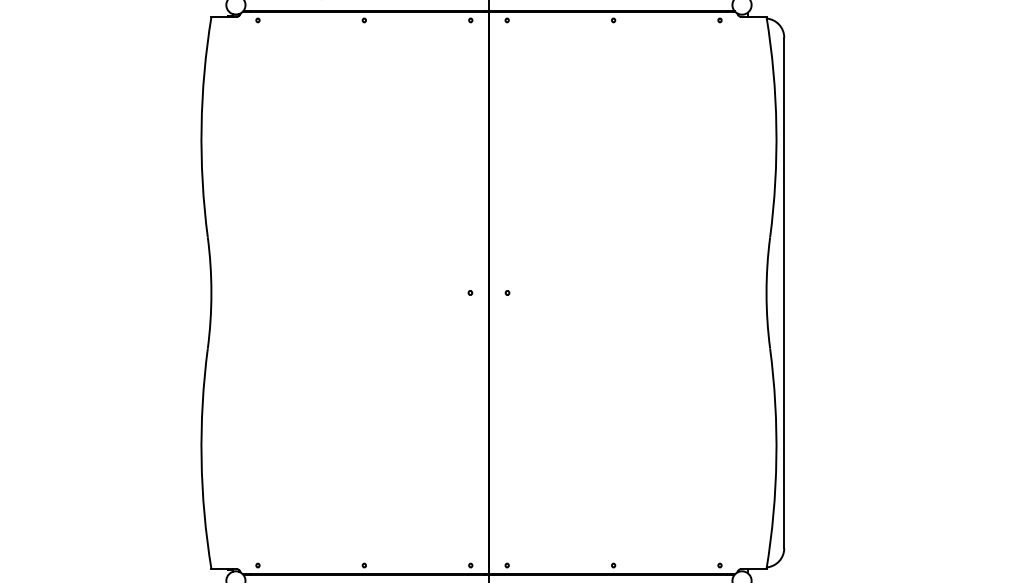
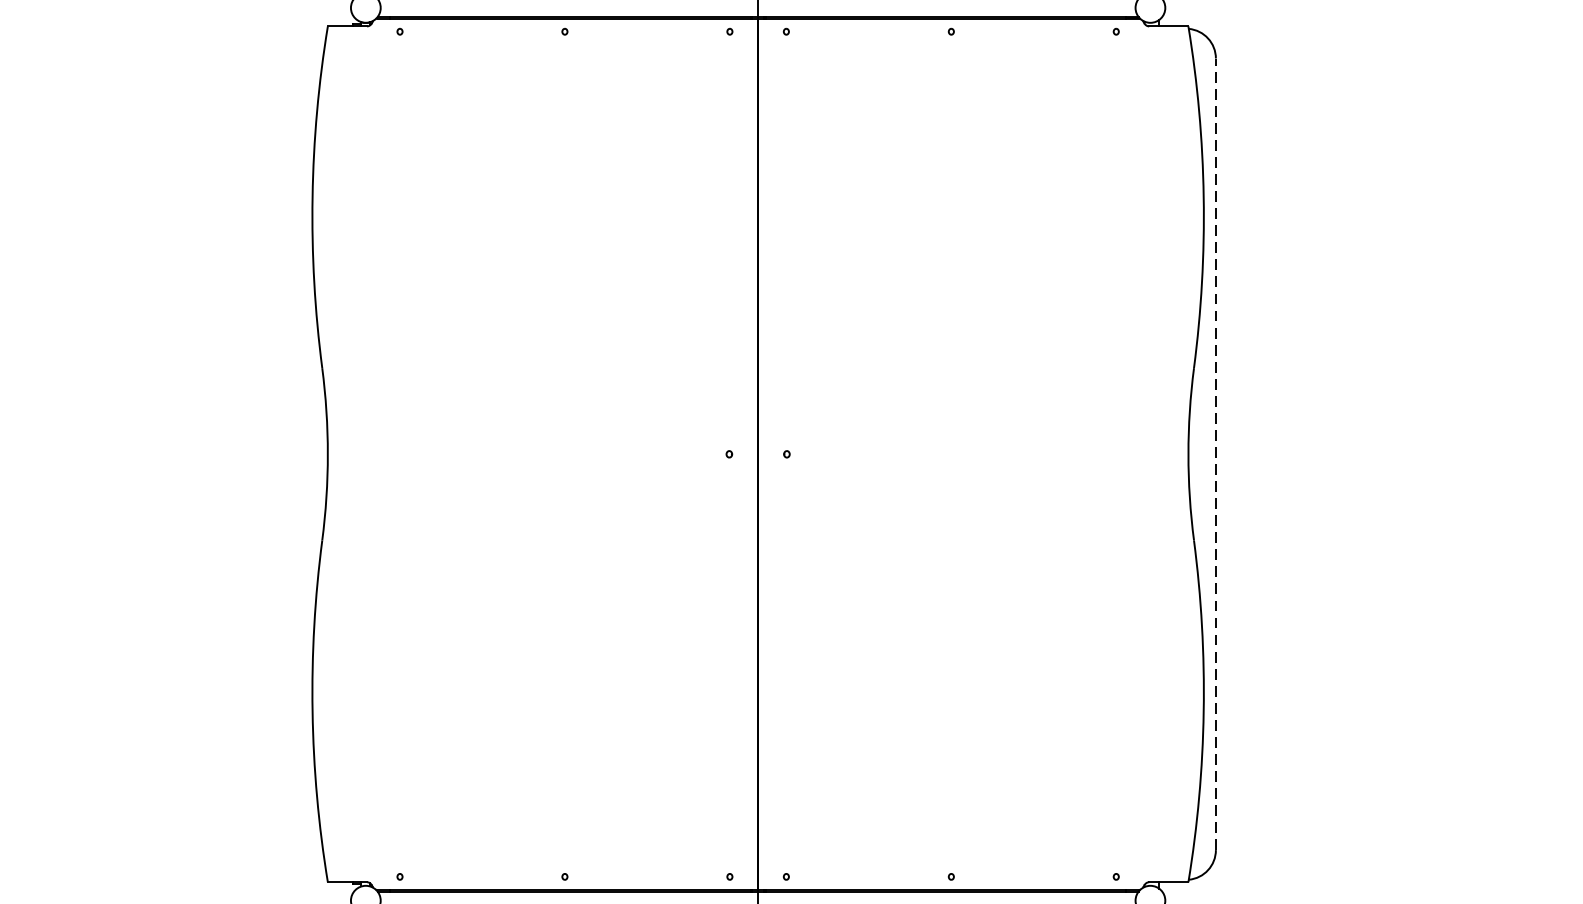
line: (784, 292) -> (1216, 453), solid -> dashed

